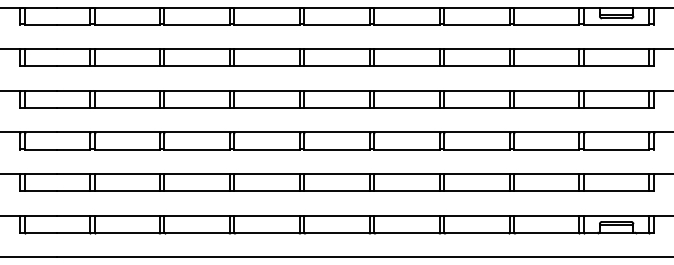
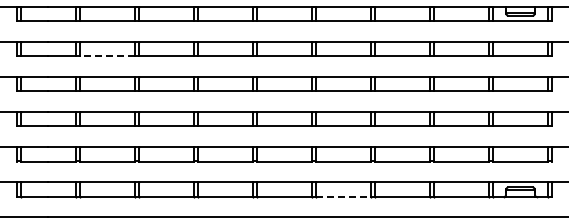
line: (127, 66) -> (107, 56), solid -> dashed
line: (408, 232) -> (344, 196), solid -> dashed

